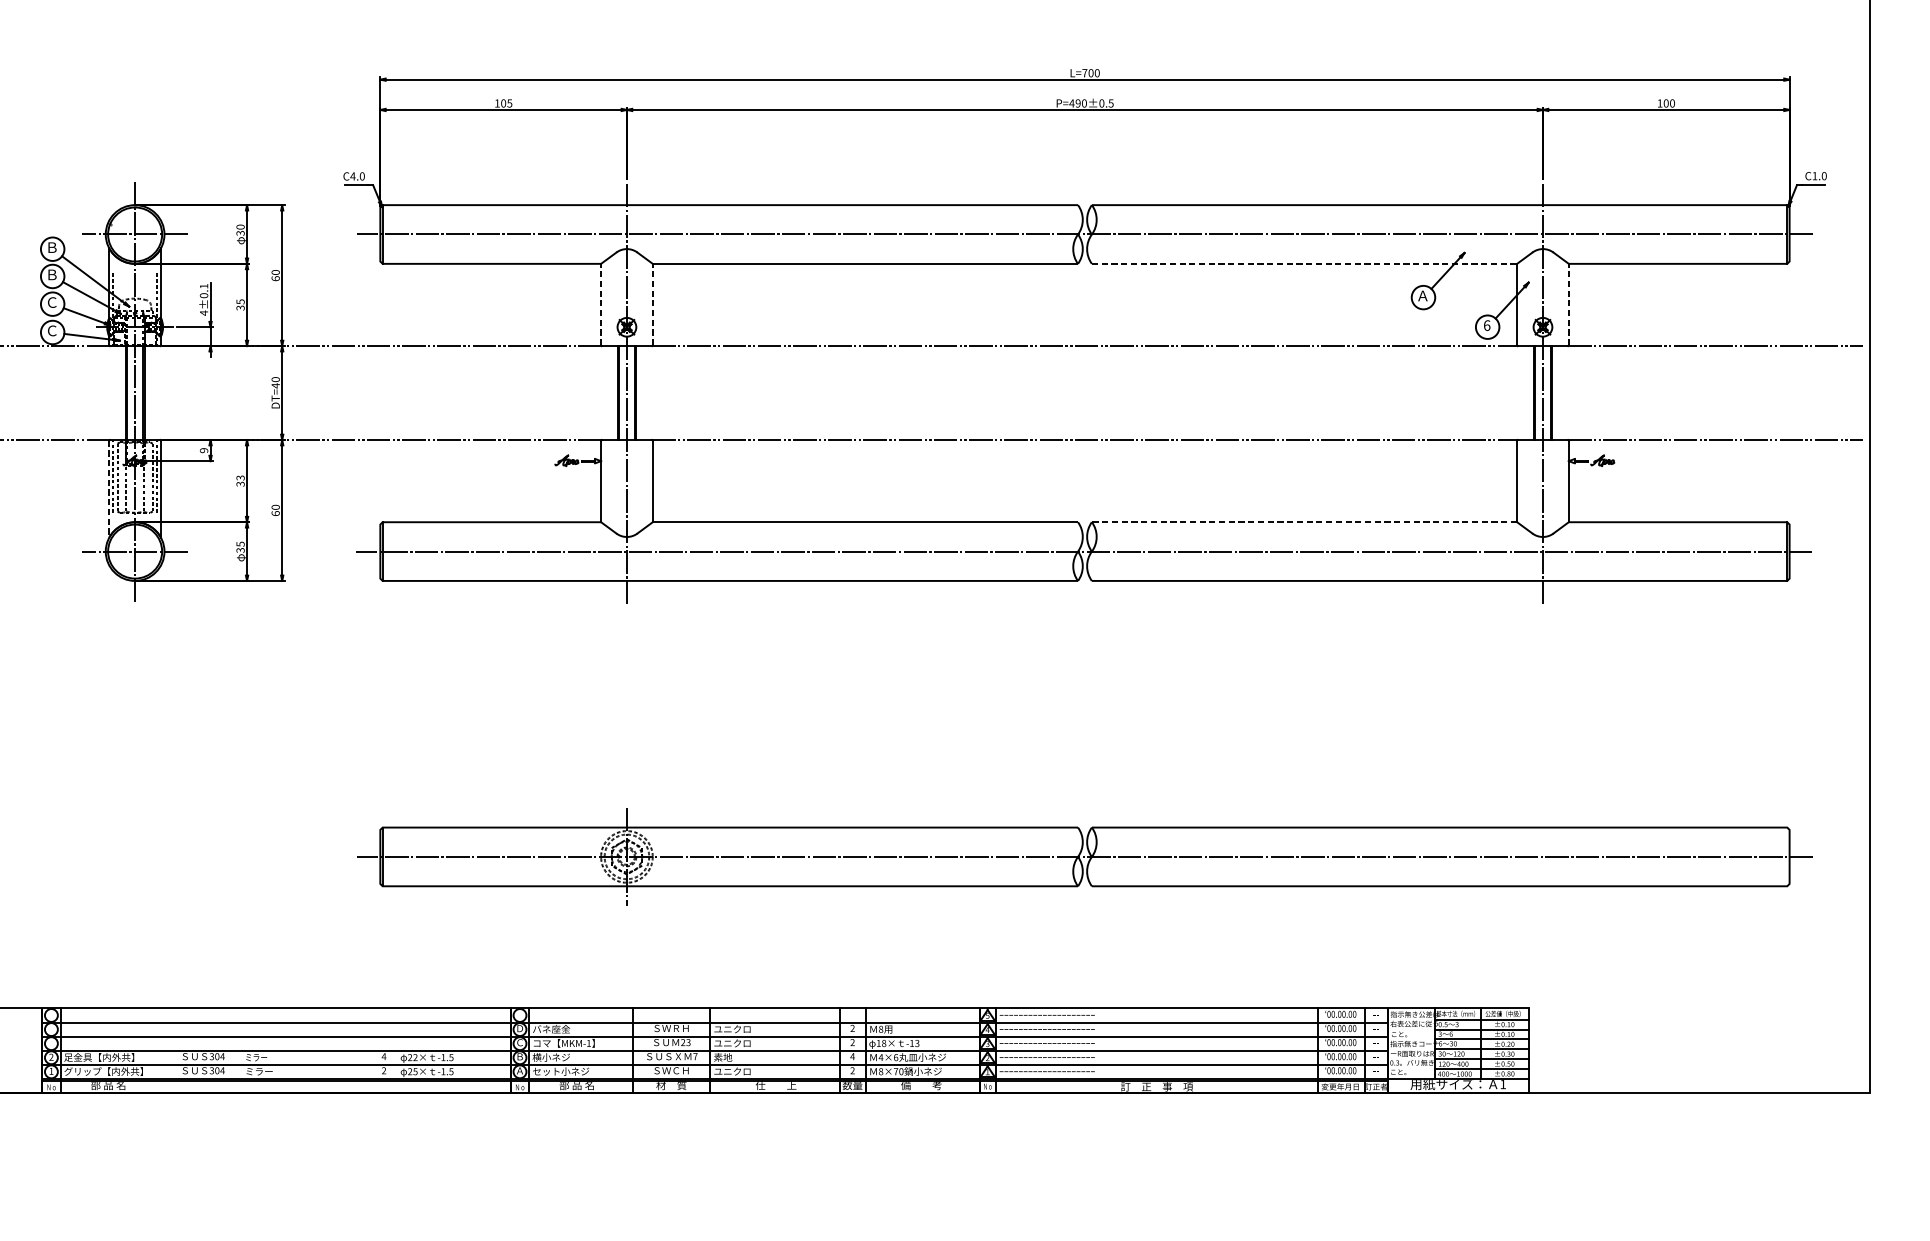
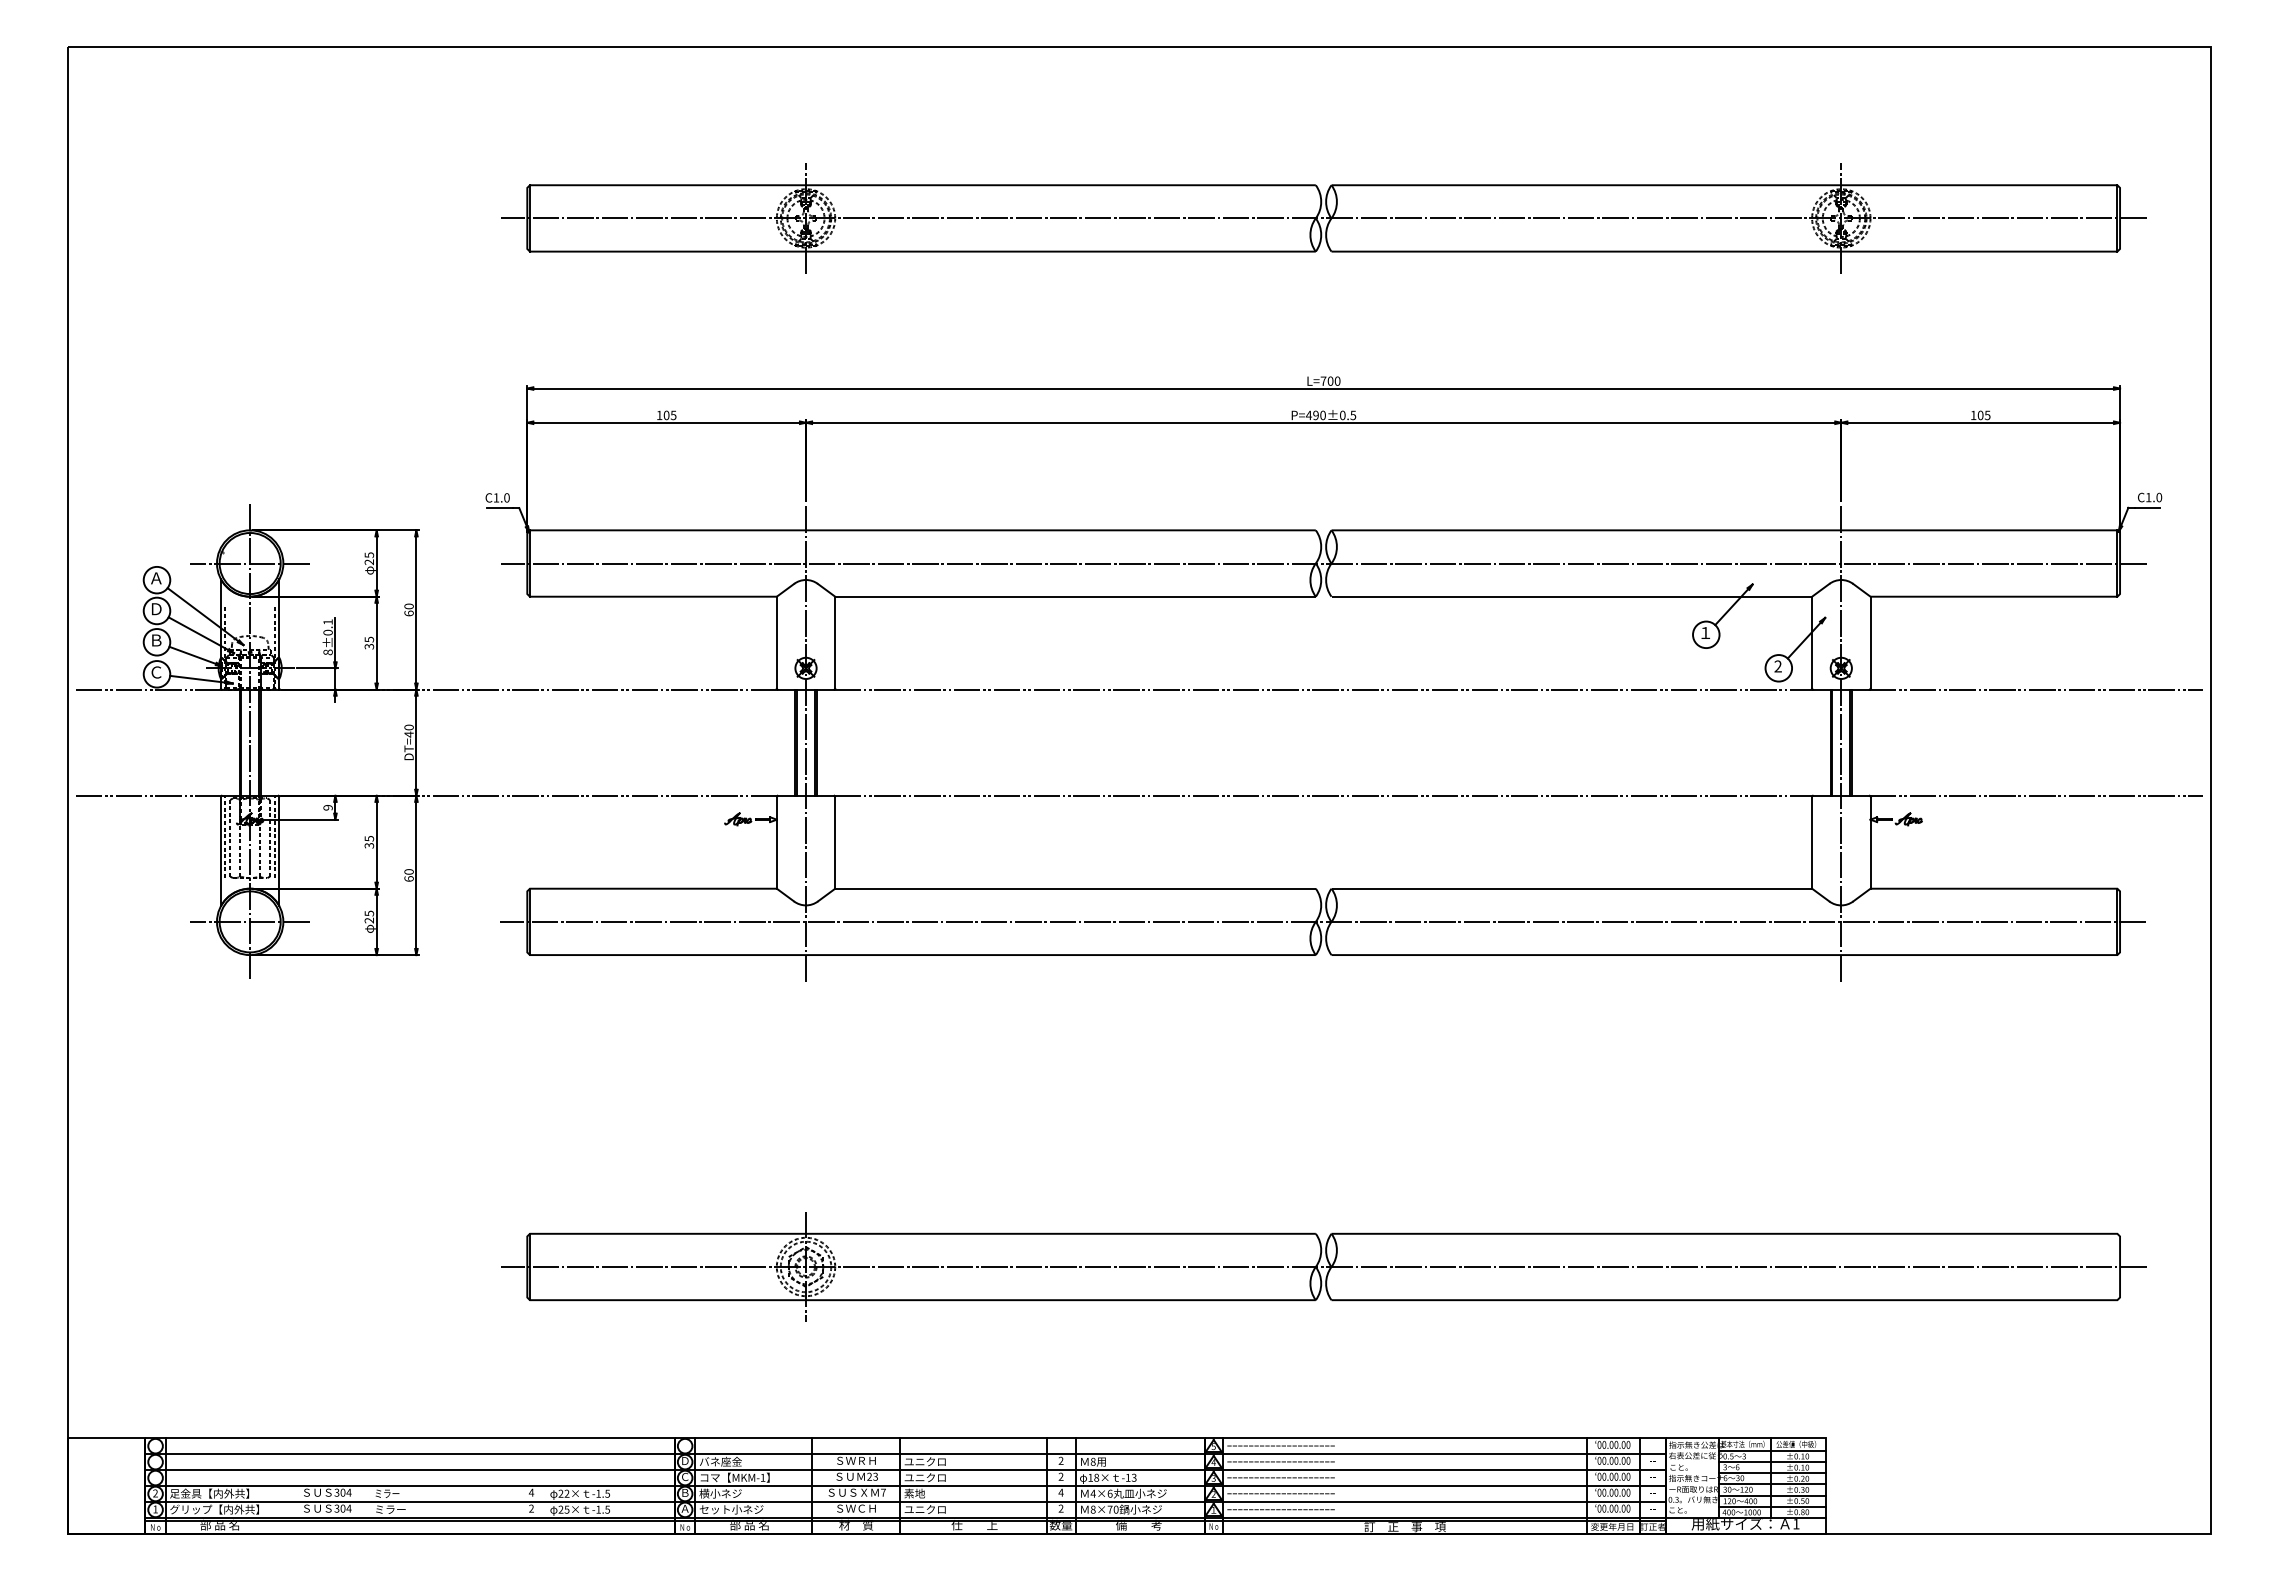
text: (1672, 103) -> (1987, 415), 100 -> 105
text: (353, 176) -> (496, 497), C4.0 -> C1.0
text: (240, 230) -> (369, 558), 30 -> 25
text: (52, 247) -> (156, 578), Ｂ -> Ａ
line: (1305, 263) -> (1572, 596), dashed -> solid
text: (52, 275) -> (156, 609), Ｂ -> Ｄ
text: (1422, 295) -> (1705, 632), Ａ -> １
text: (52, 302) -> (156, 640), Ｃ -> Ｂ
line: (600, 304) -> (776, 642), dashed -> solid
line: (653, 304) -> (835, 642), dashed -> solid
line: (1568, 304) -> (1870, 642), dashed -> solid
text: (203, 313) -> (327, 652), 4±0.1 -> 8±0.1
text: (1486, 325) -> (1777, 666), 6 -> 2
text: (239, 477) -> (368, 838), 33 -> 35
line: (108, 489) -> (220, 851), dashed -> solid
line: (1304, 522) -> (1571, 888), dashed -> solid
text: (240, 550) -> (369, 920), 35 -> 25

